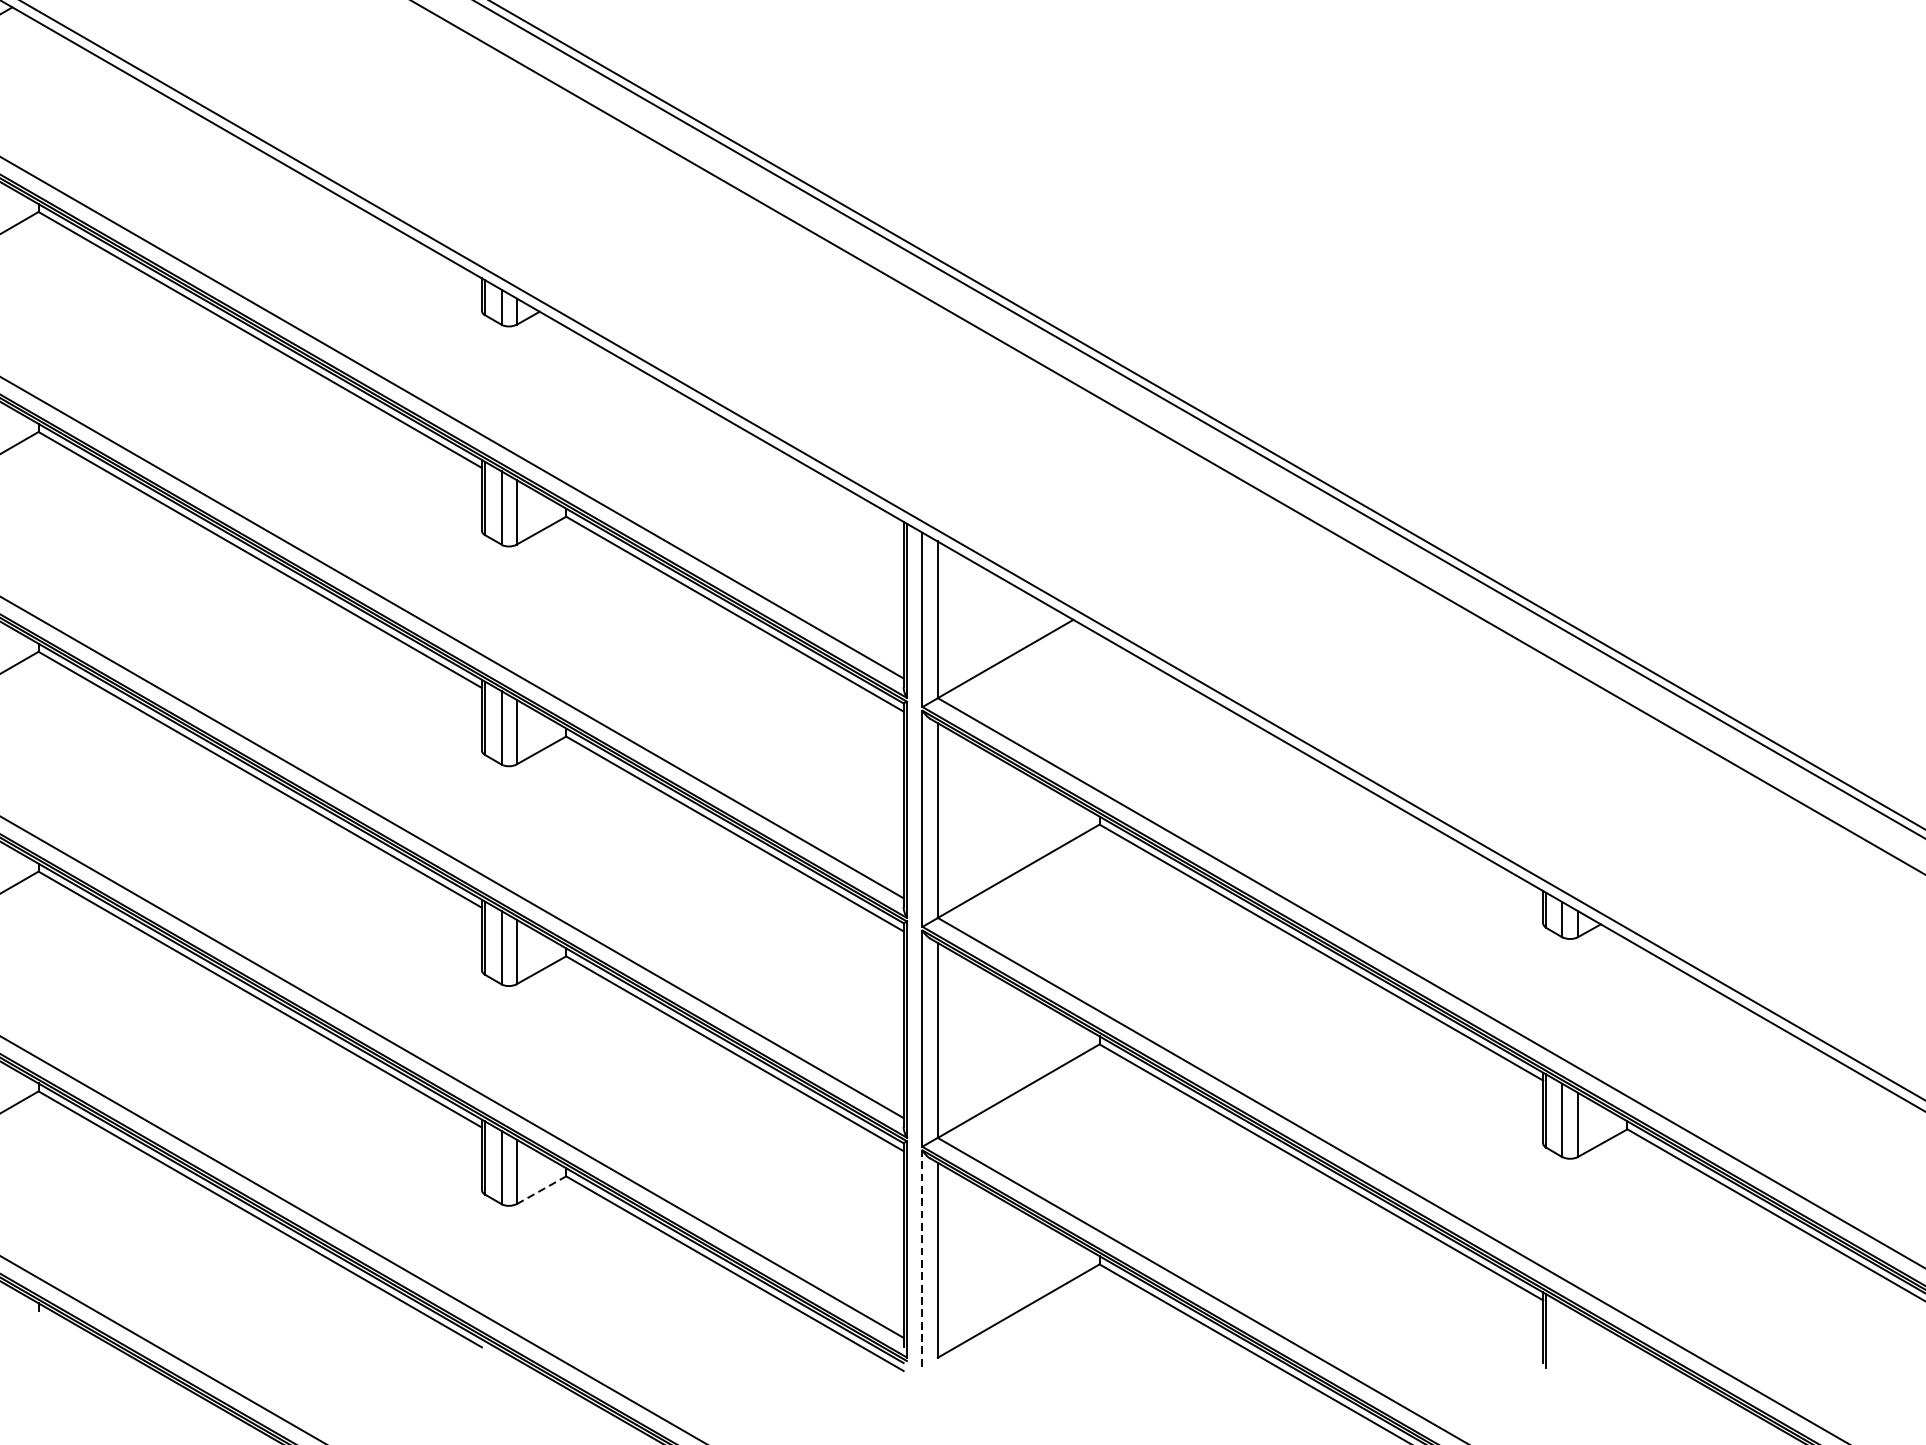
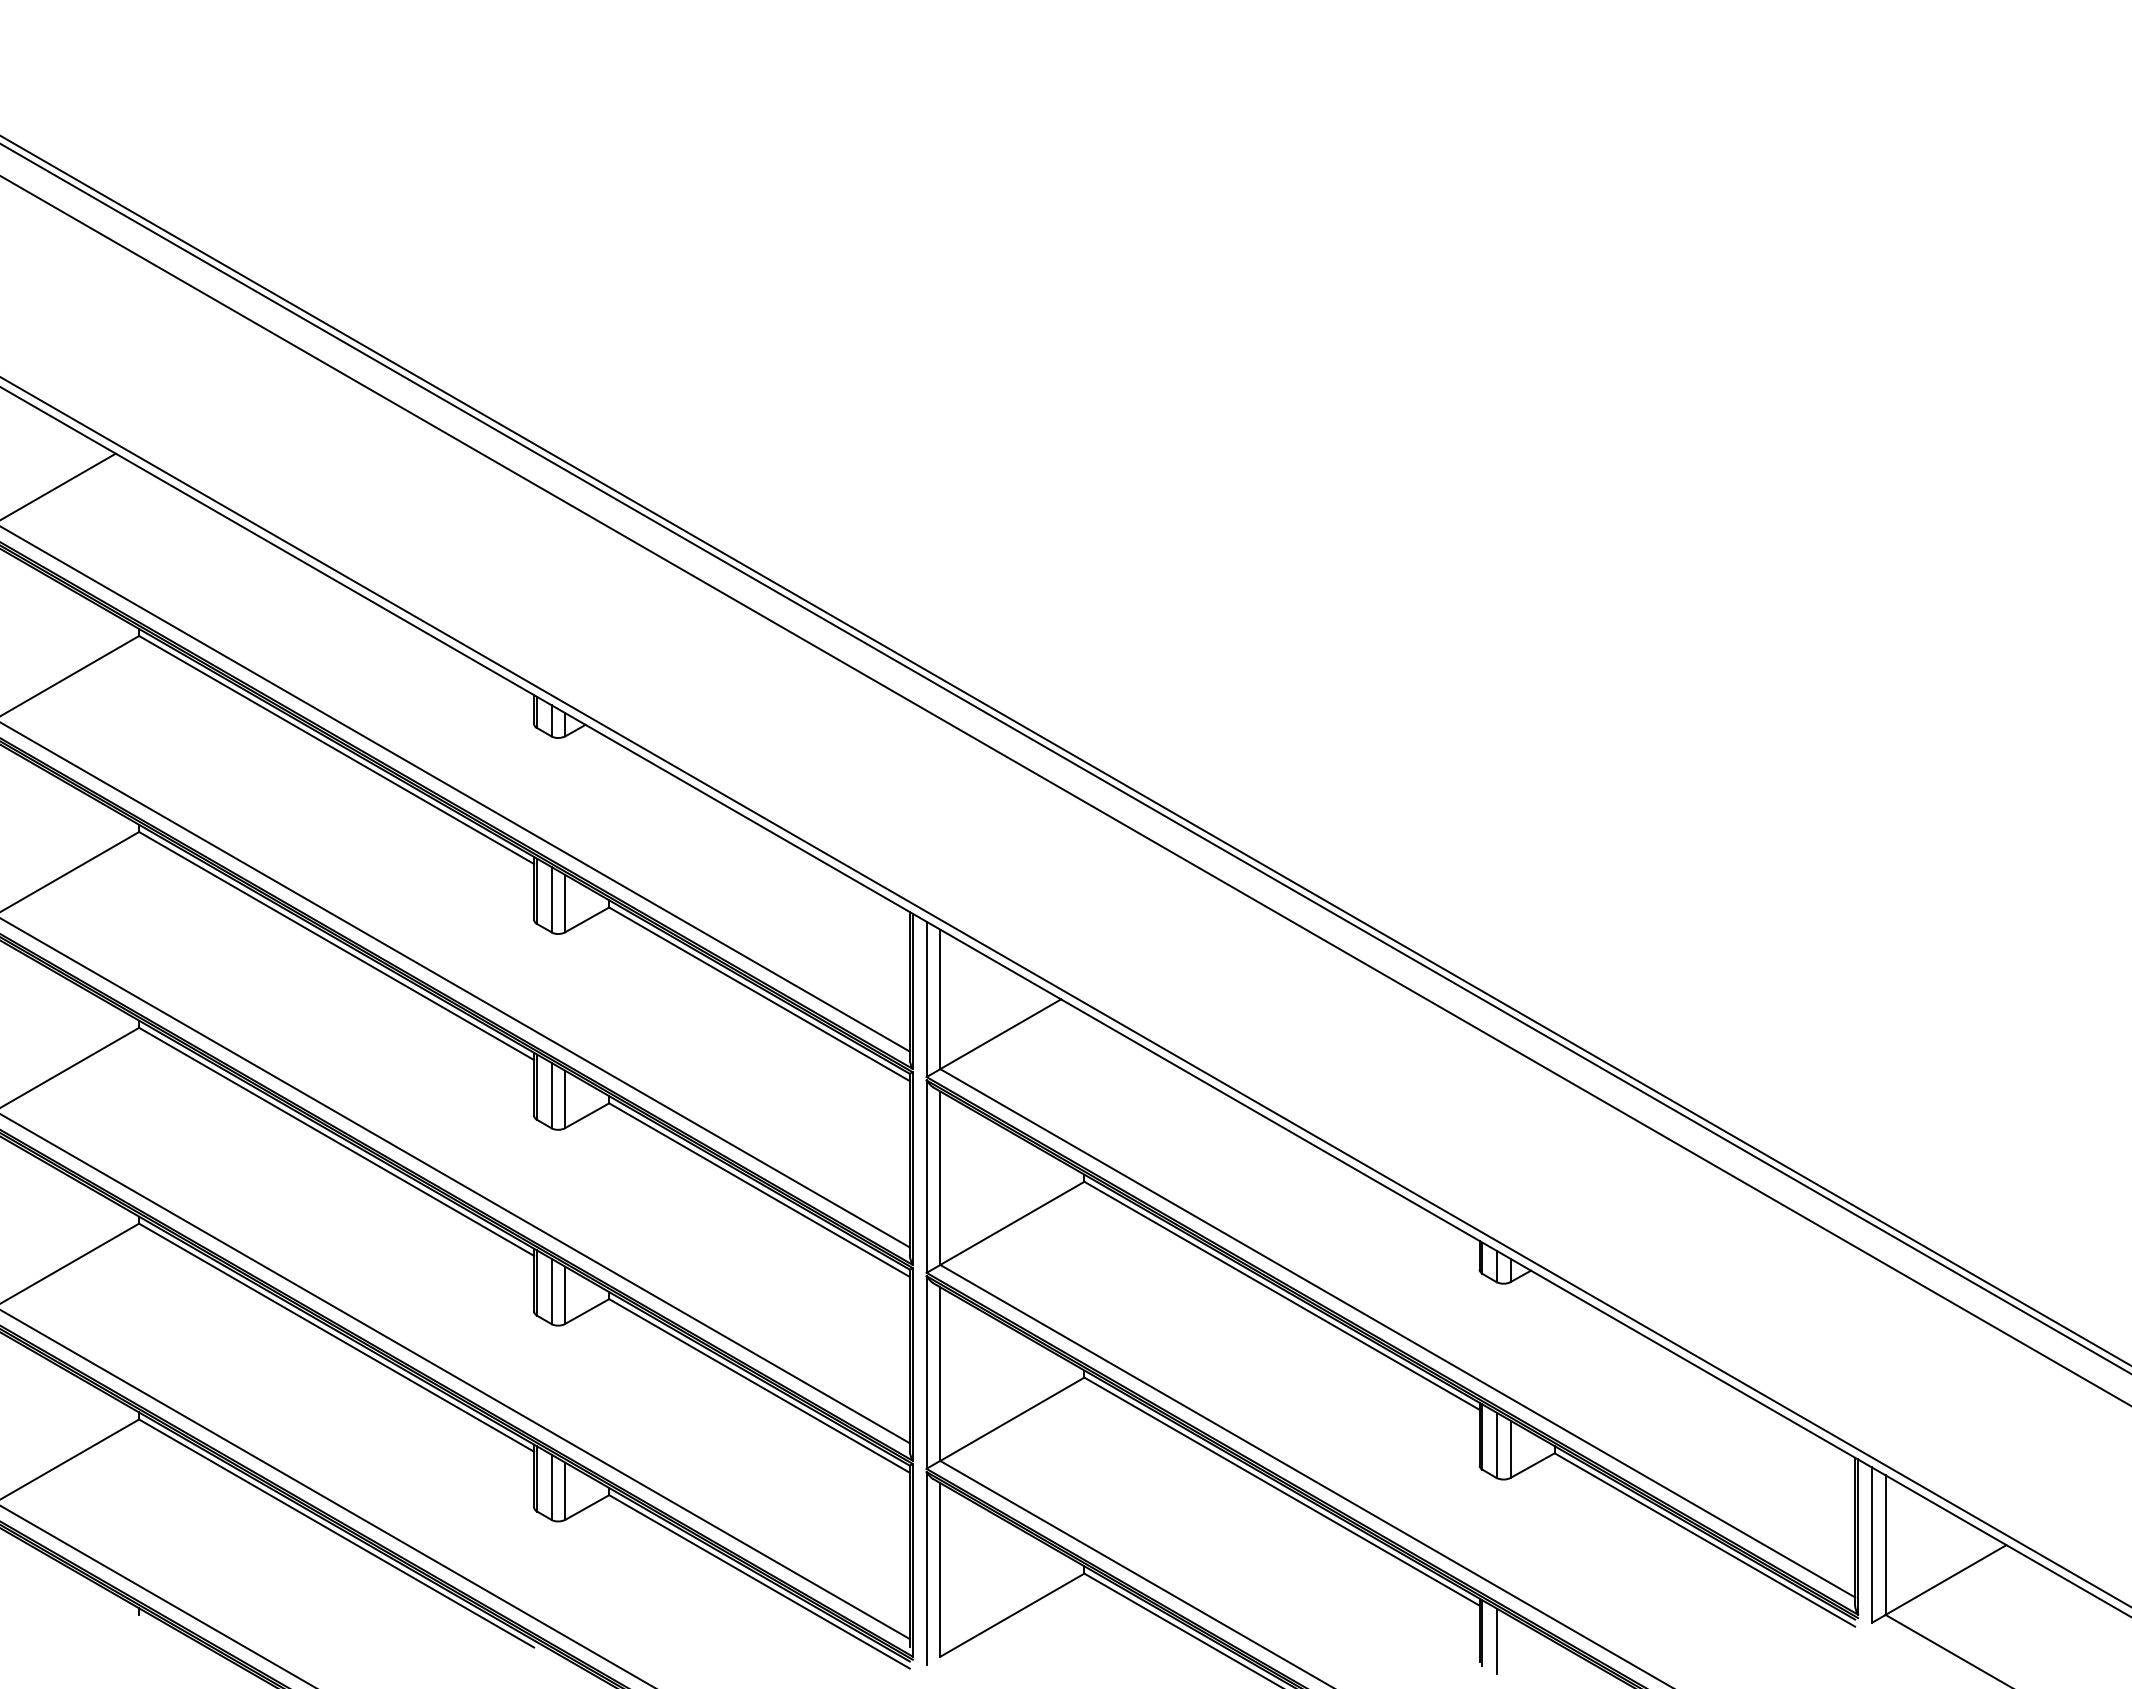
line: (541, 1190) -> (587, 1507), dashed -> solid
line: (922, 1257) -> (926, 1567), dashed -> solid
line: (1562, 1339) -> (1496, 1640), added

